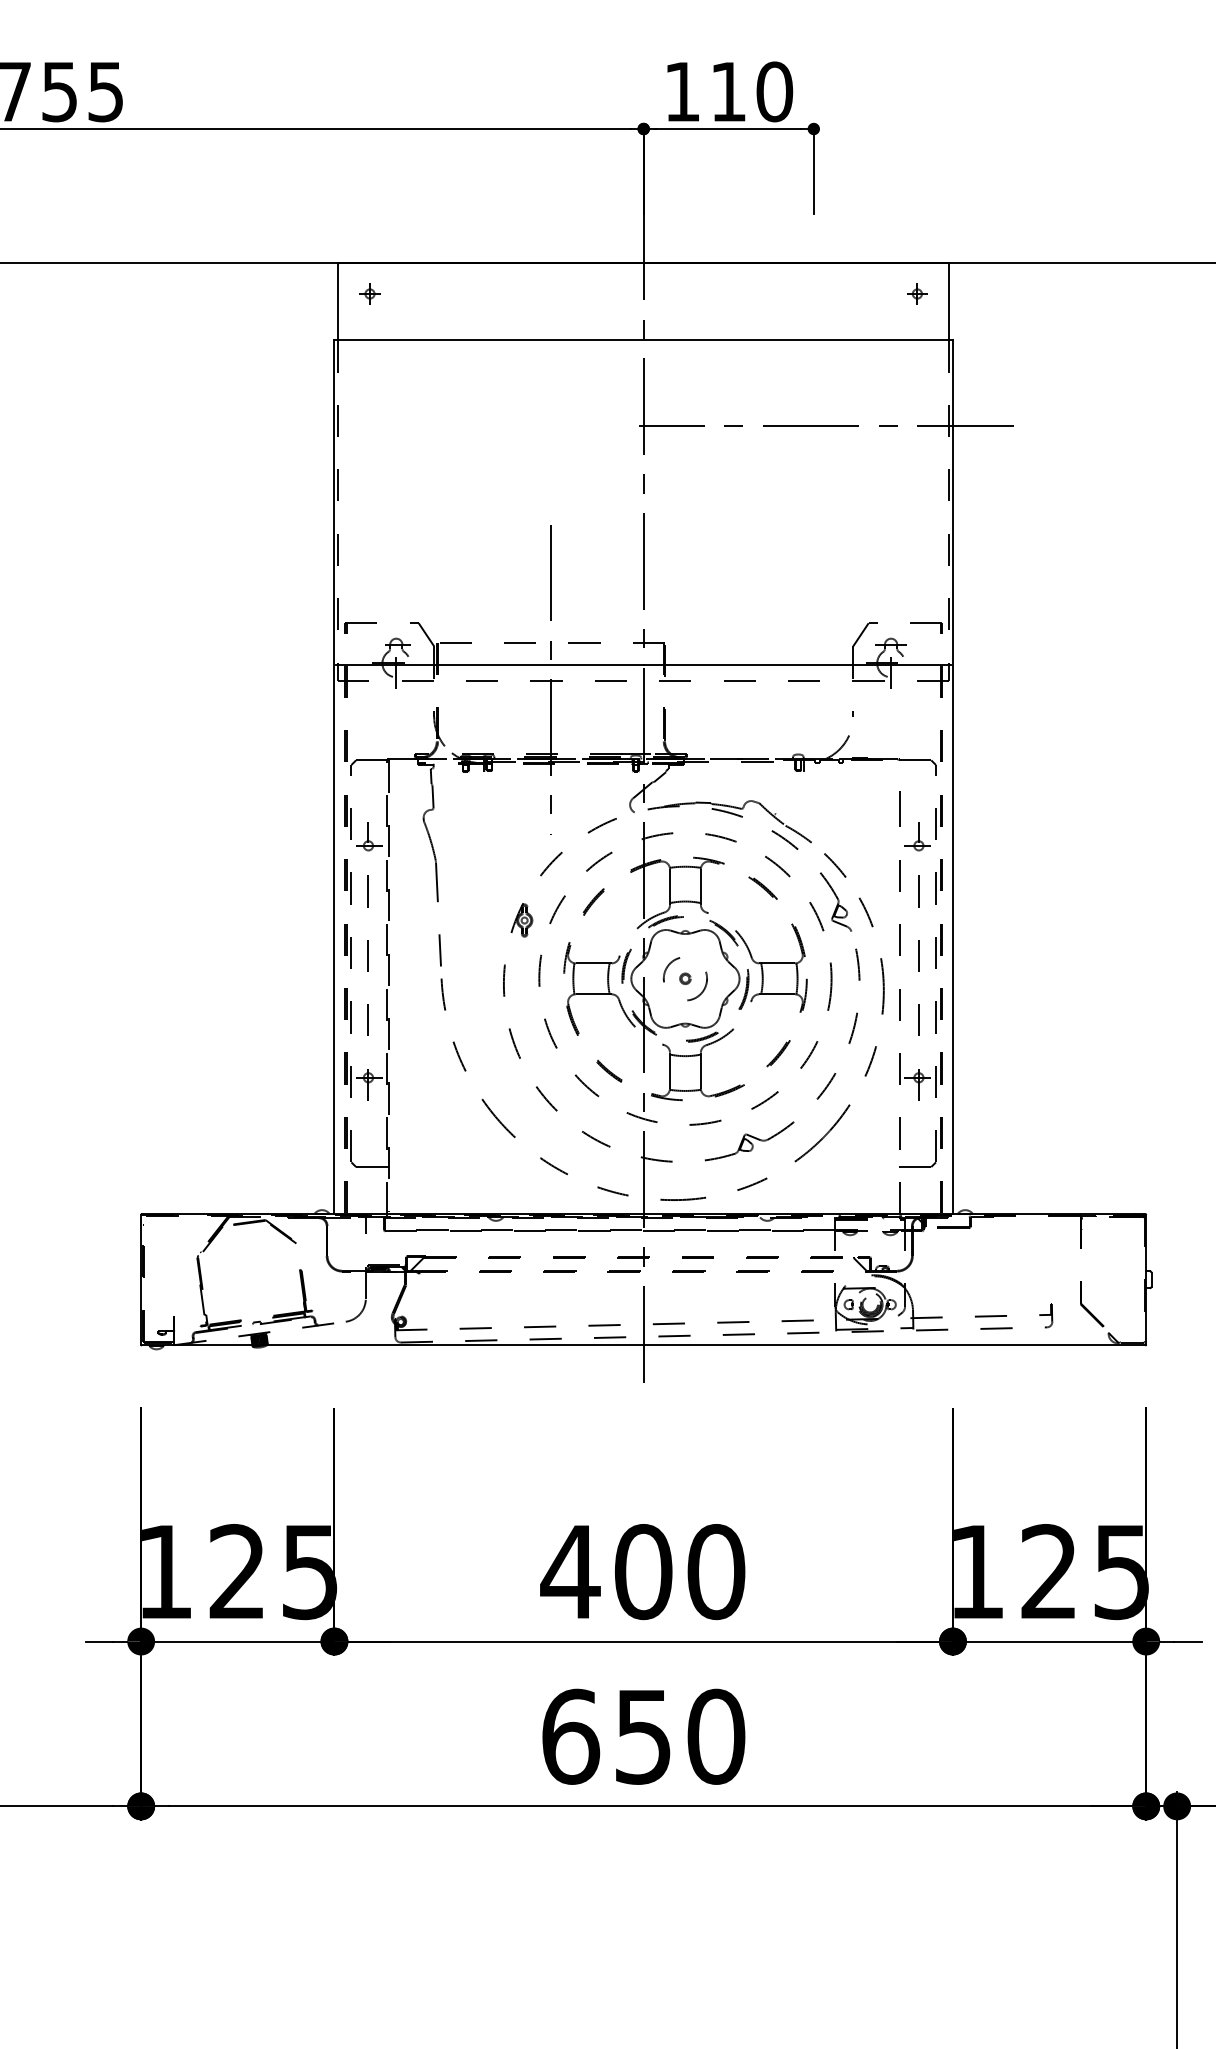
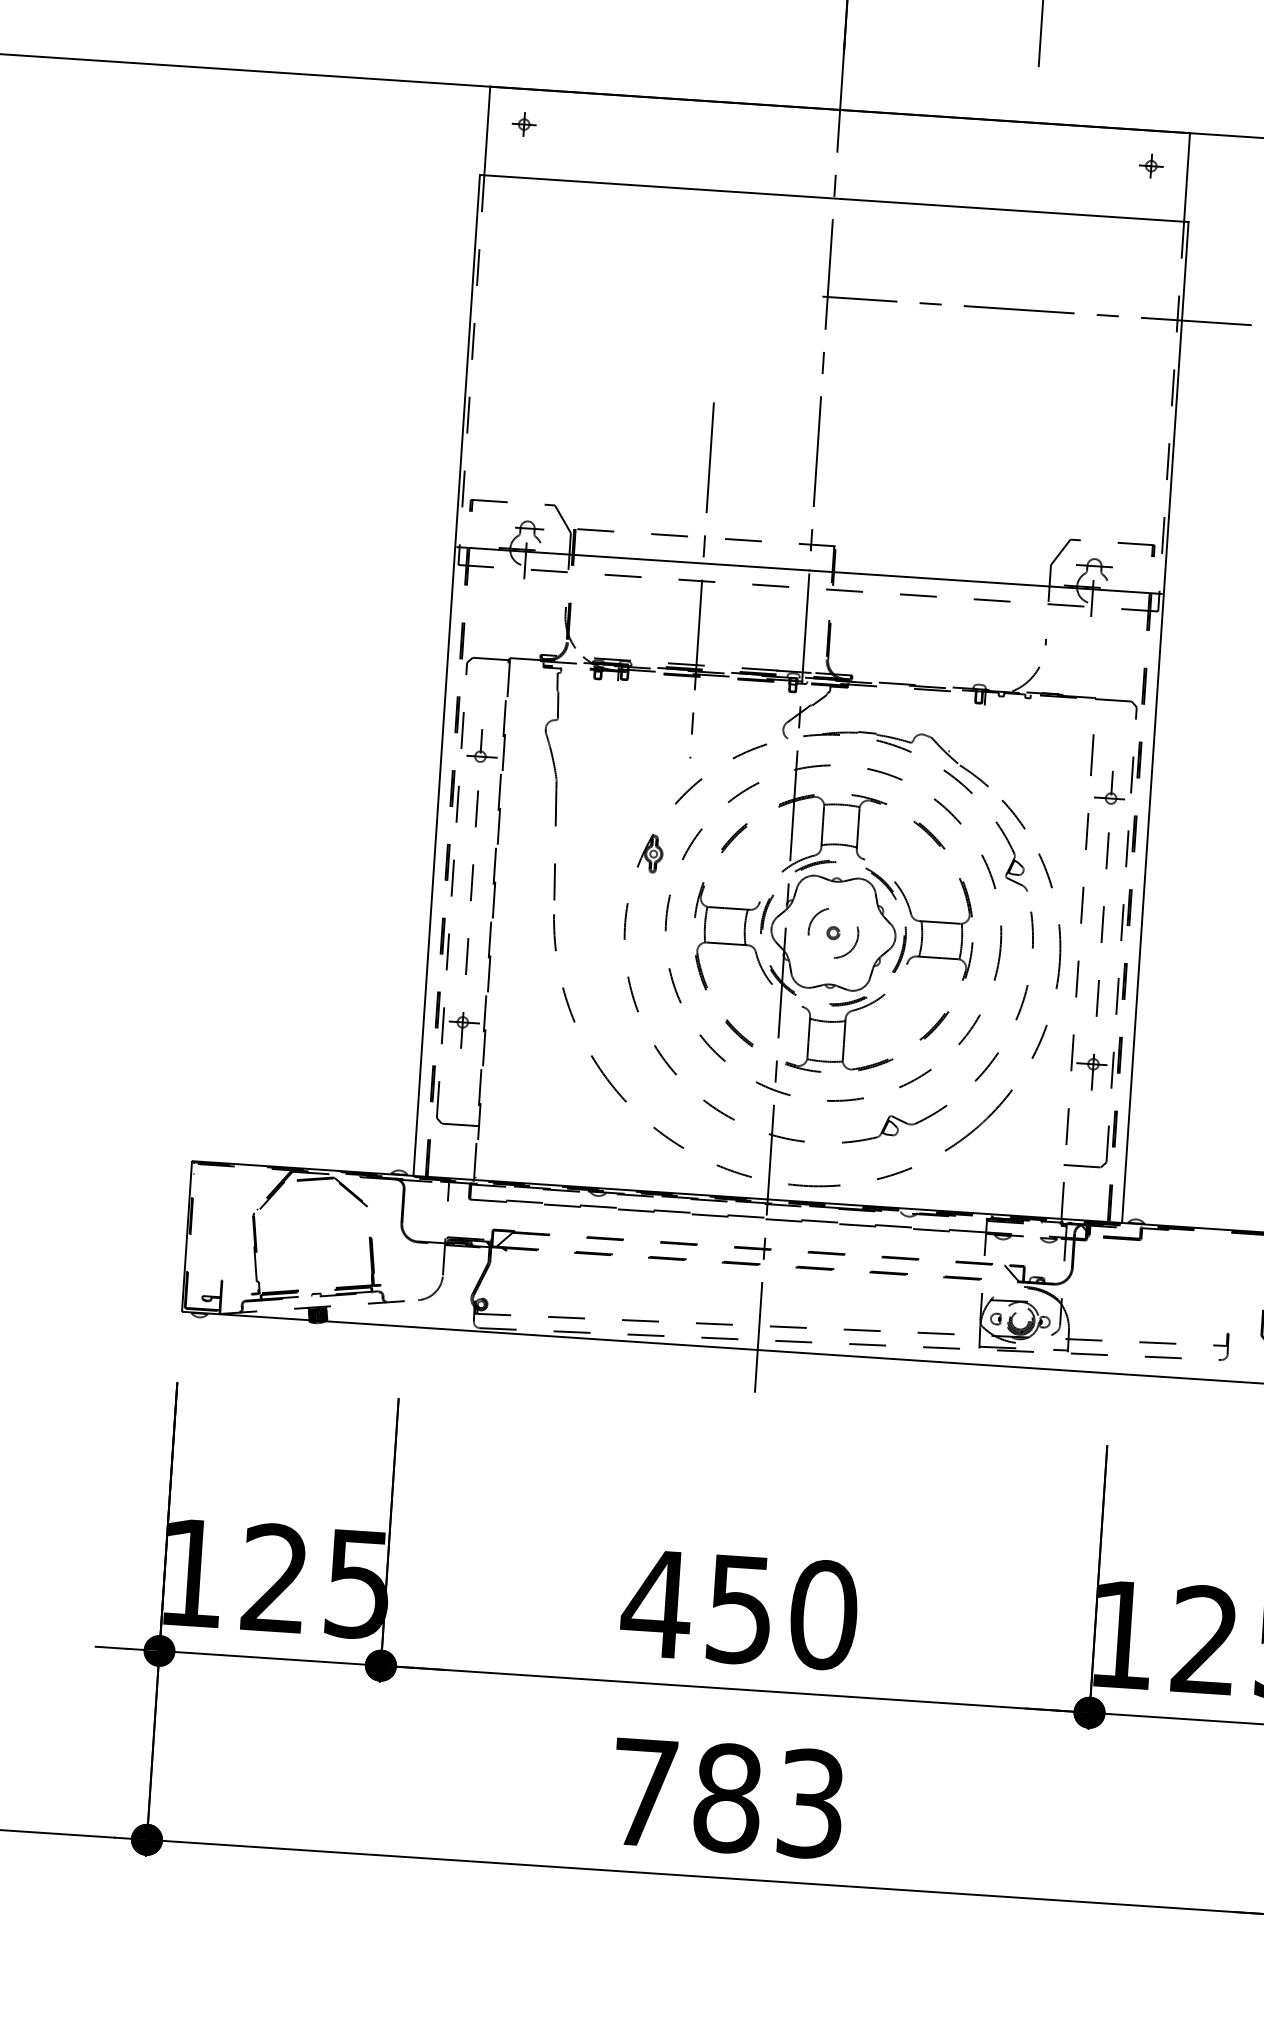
text: (643, 1572) -> (740, 1610), 400 -> 450
text: (643, 1736) -> (727, 1797), 650 -> 783

